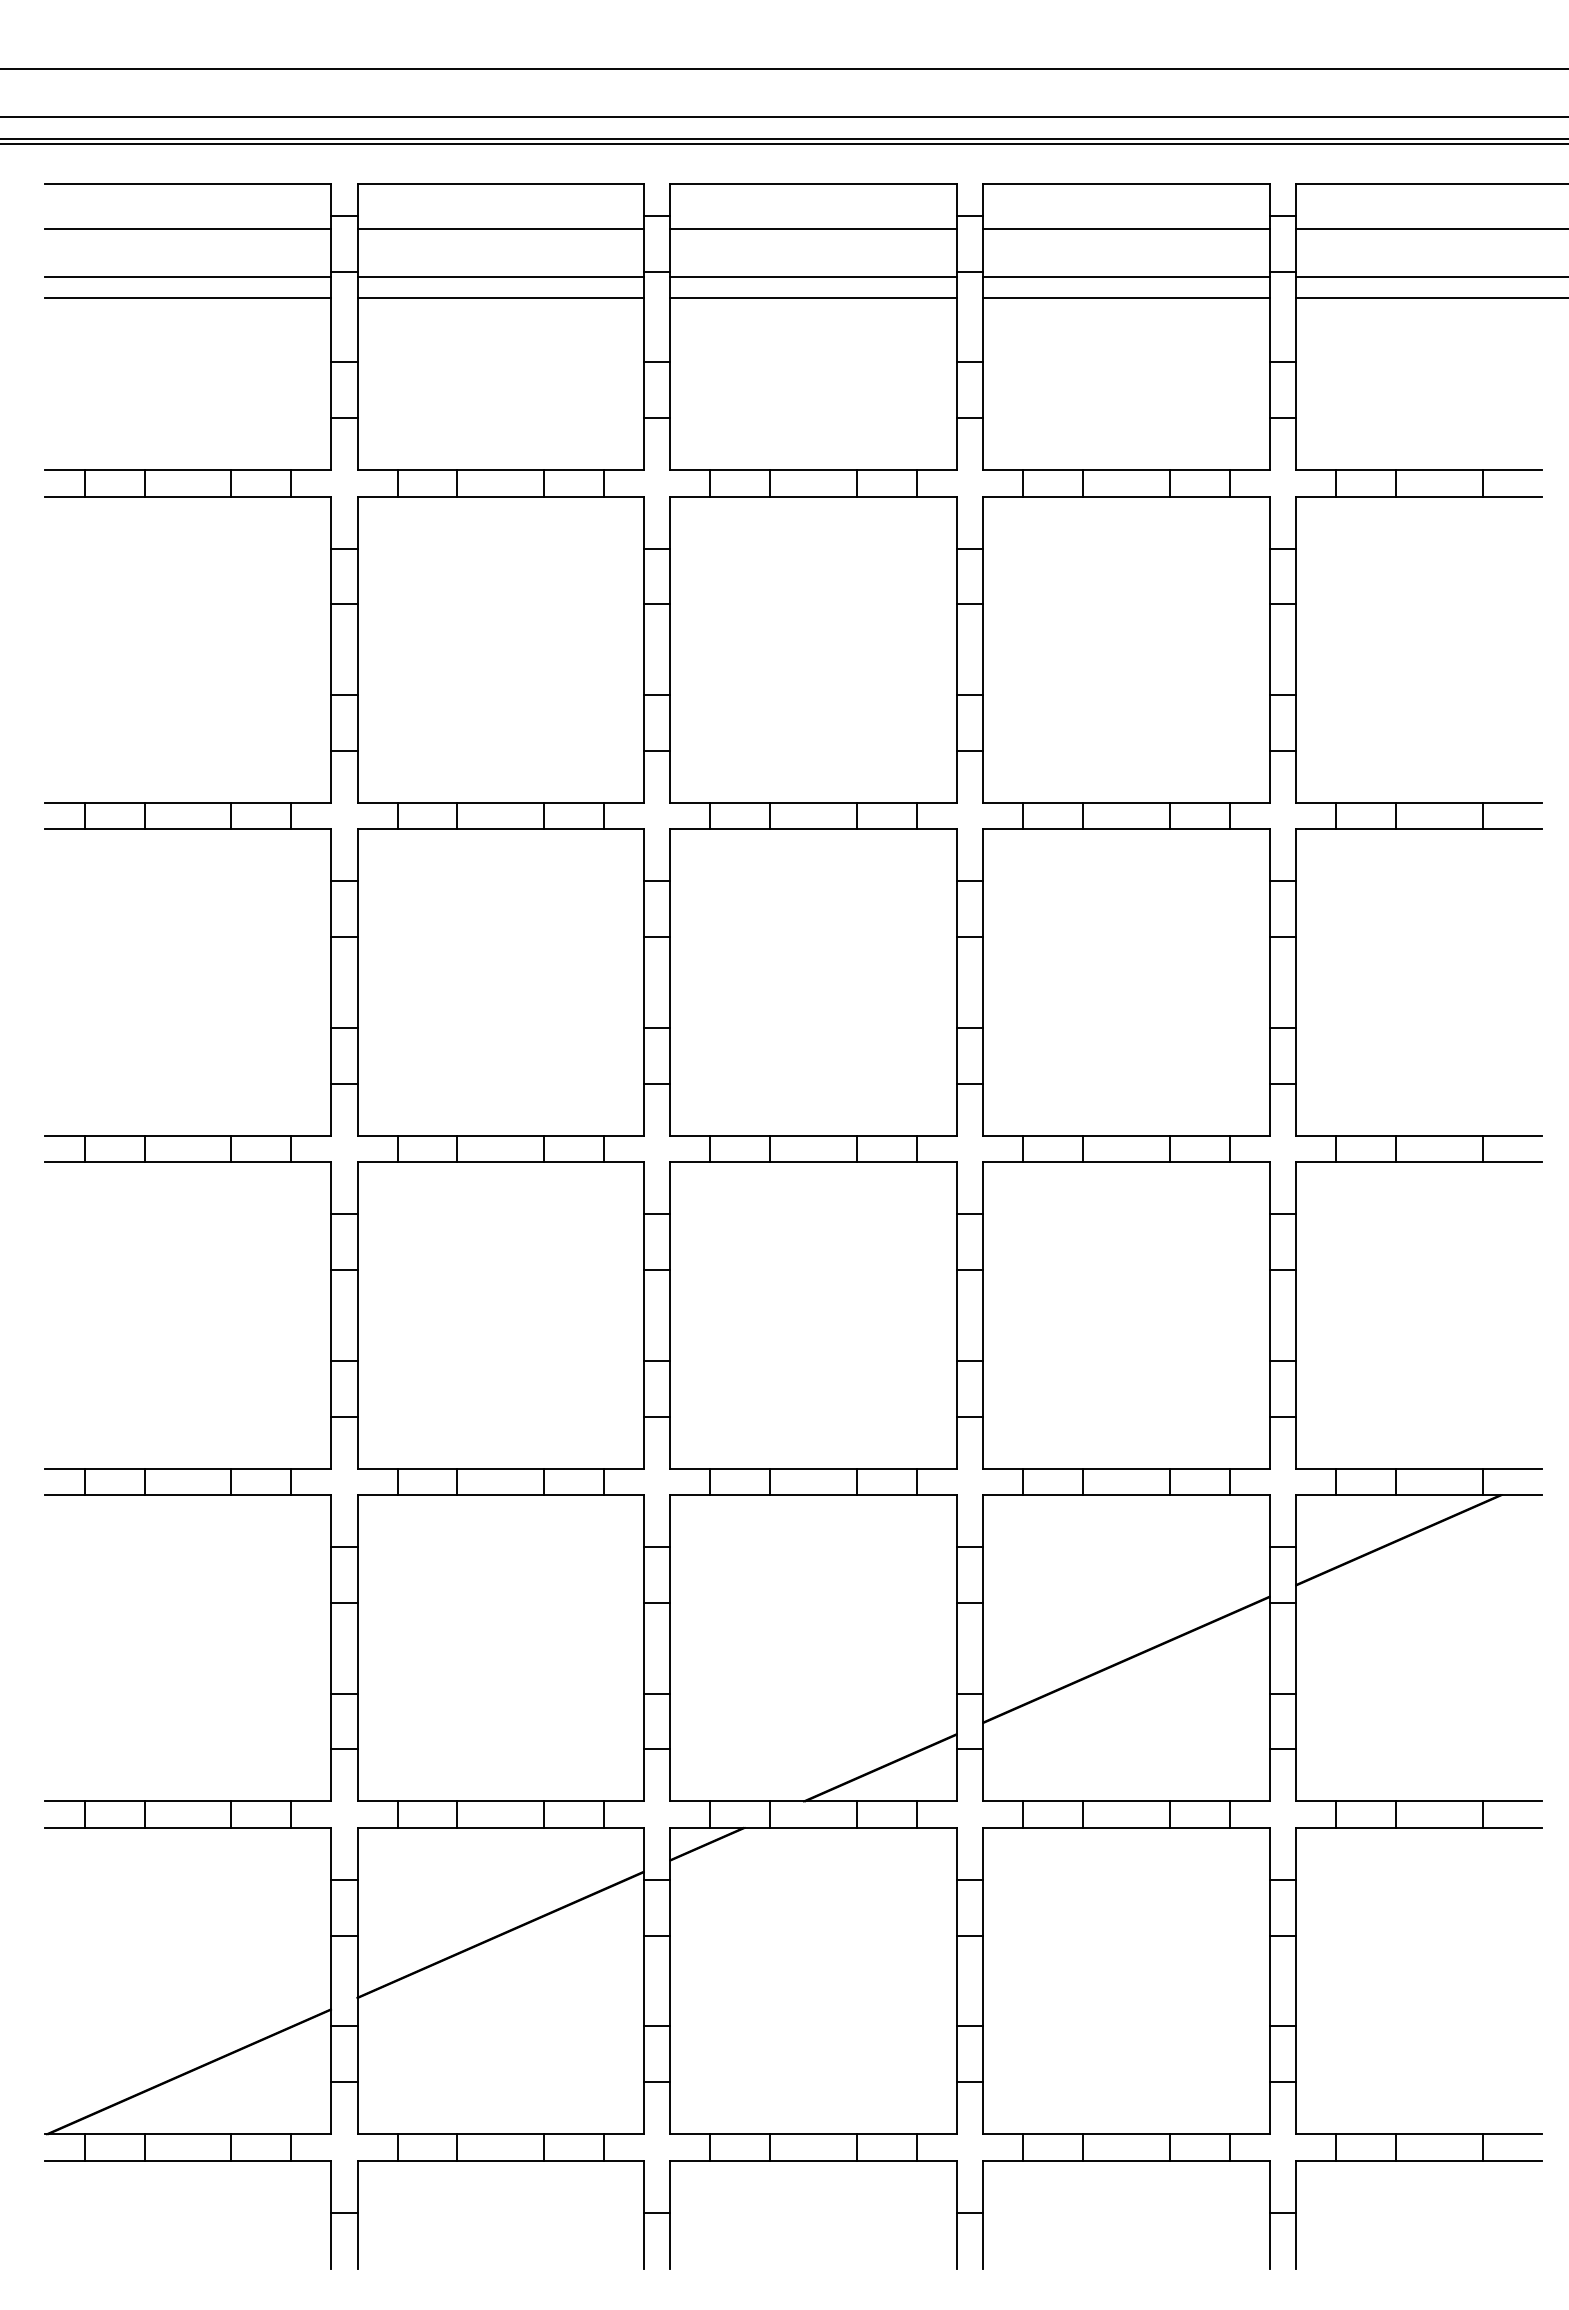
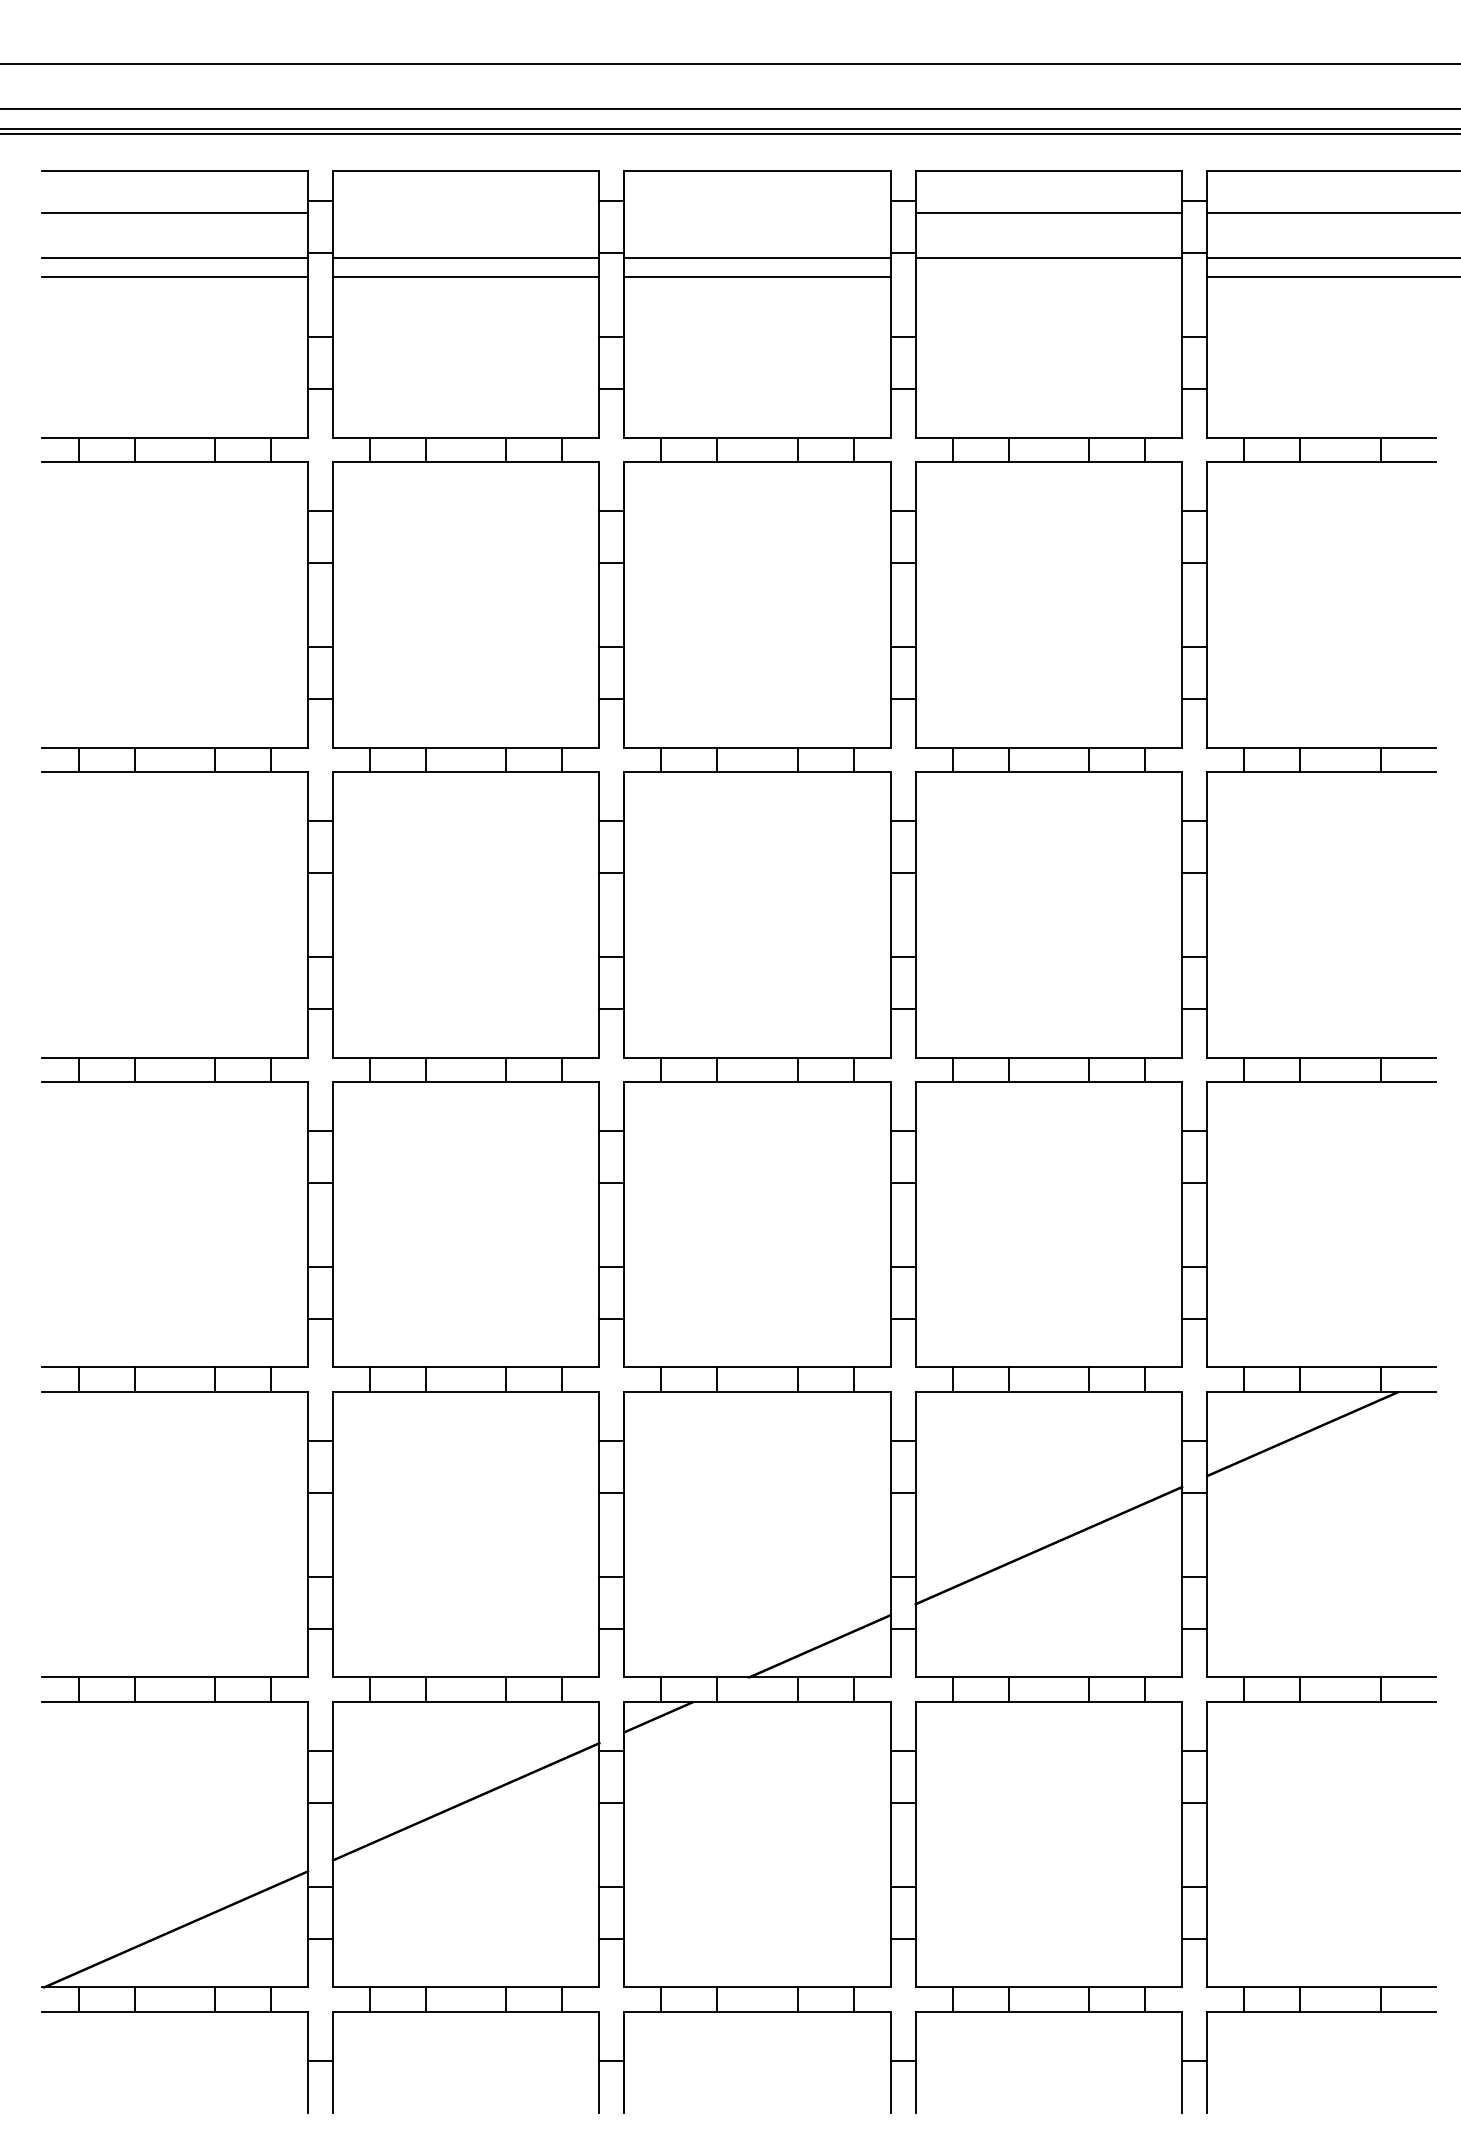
line: (500, 229) -> (466, 213), removed
line: (813, 229) -> (757, 213), removed
line: (1126, 297) -> (1049, 276), removed

